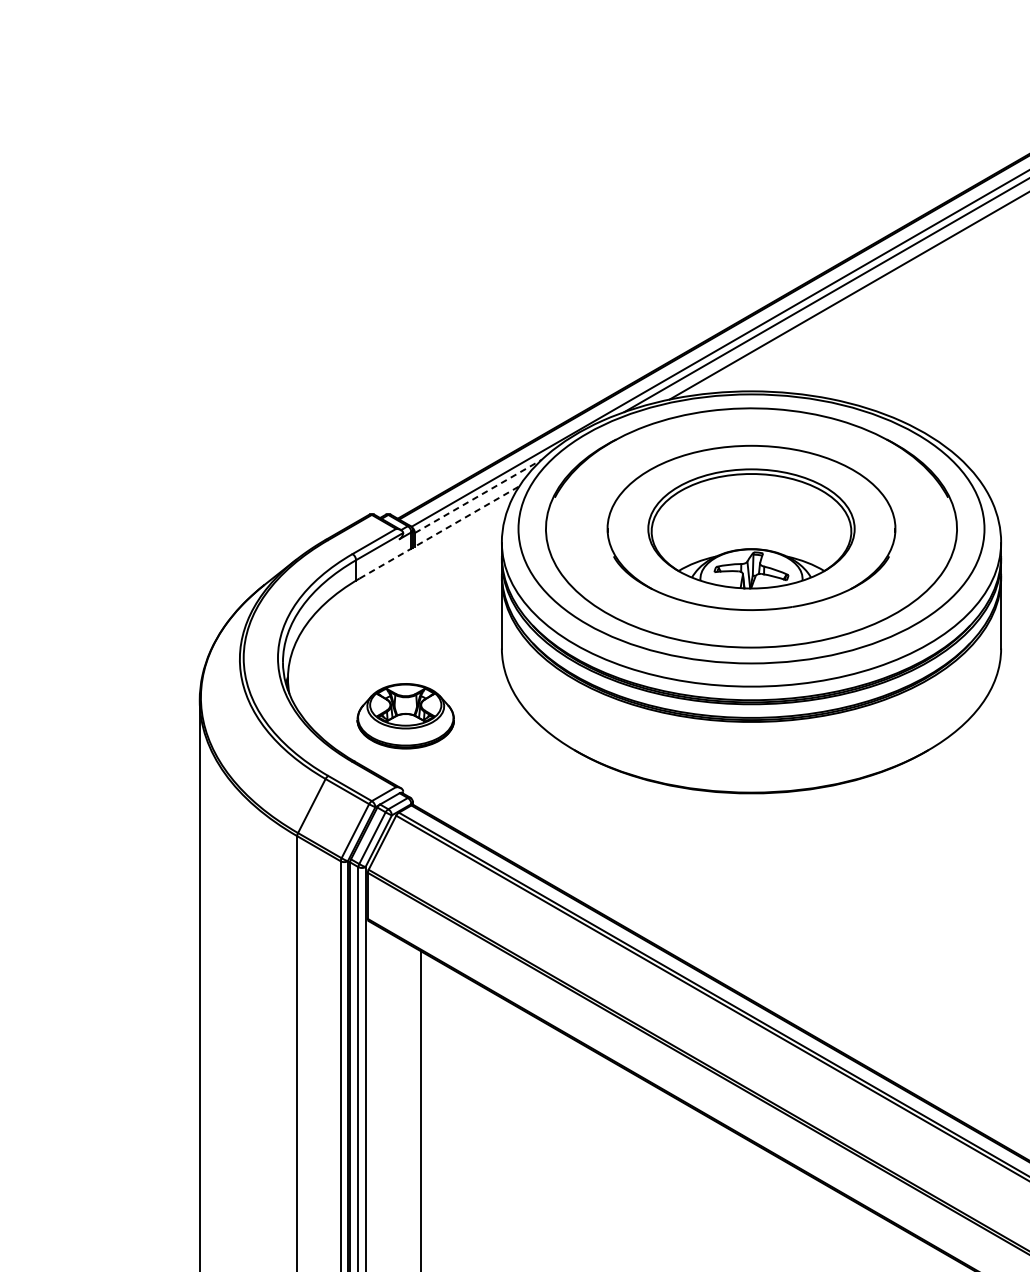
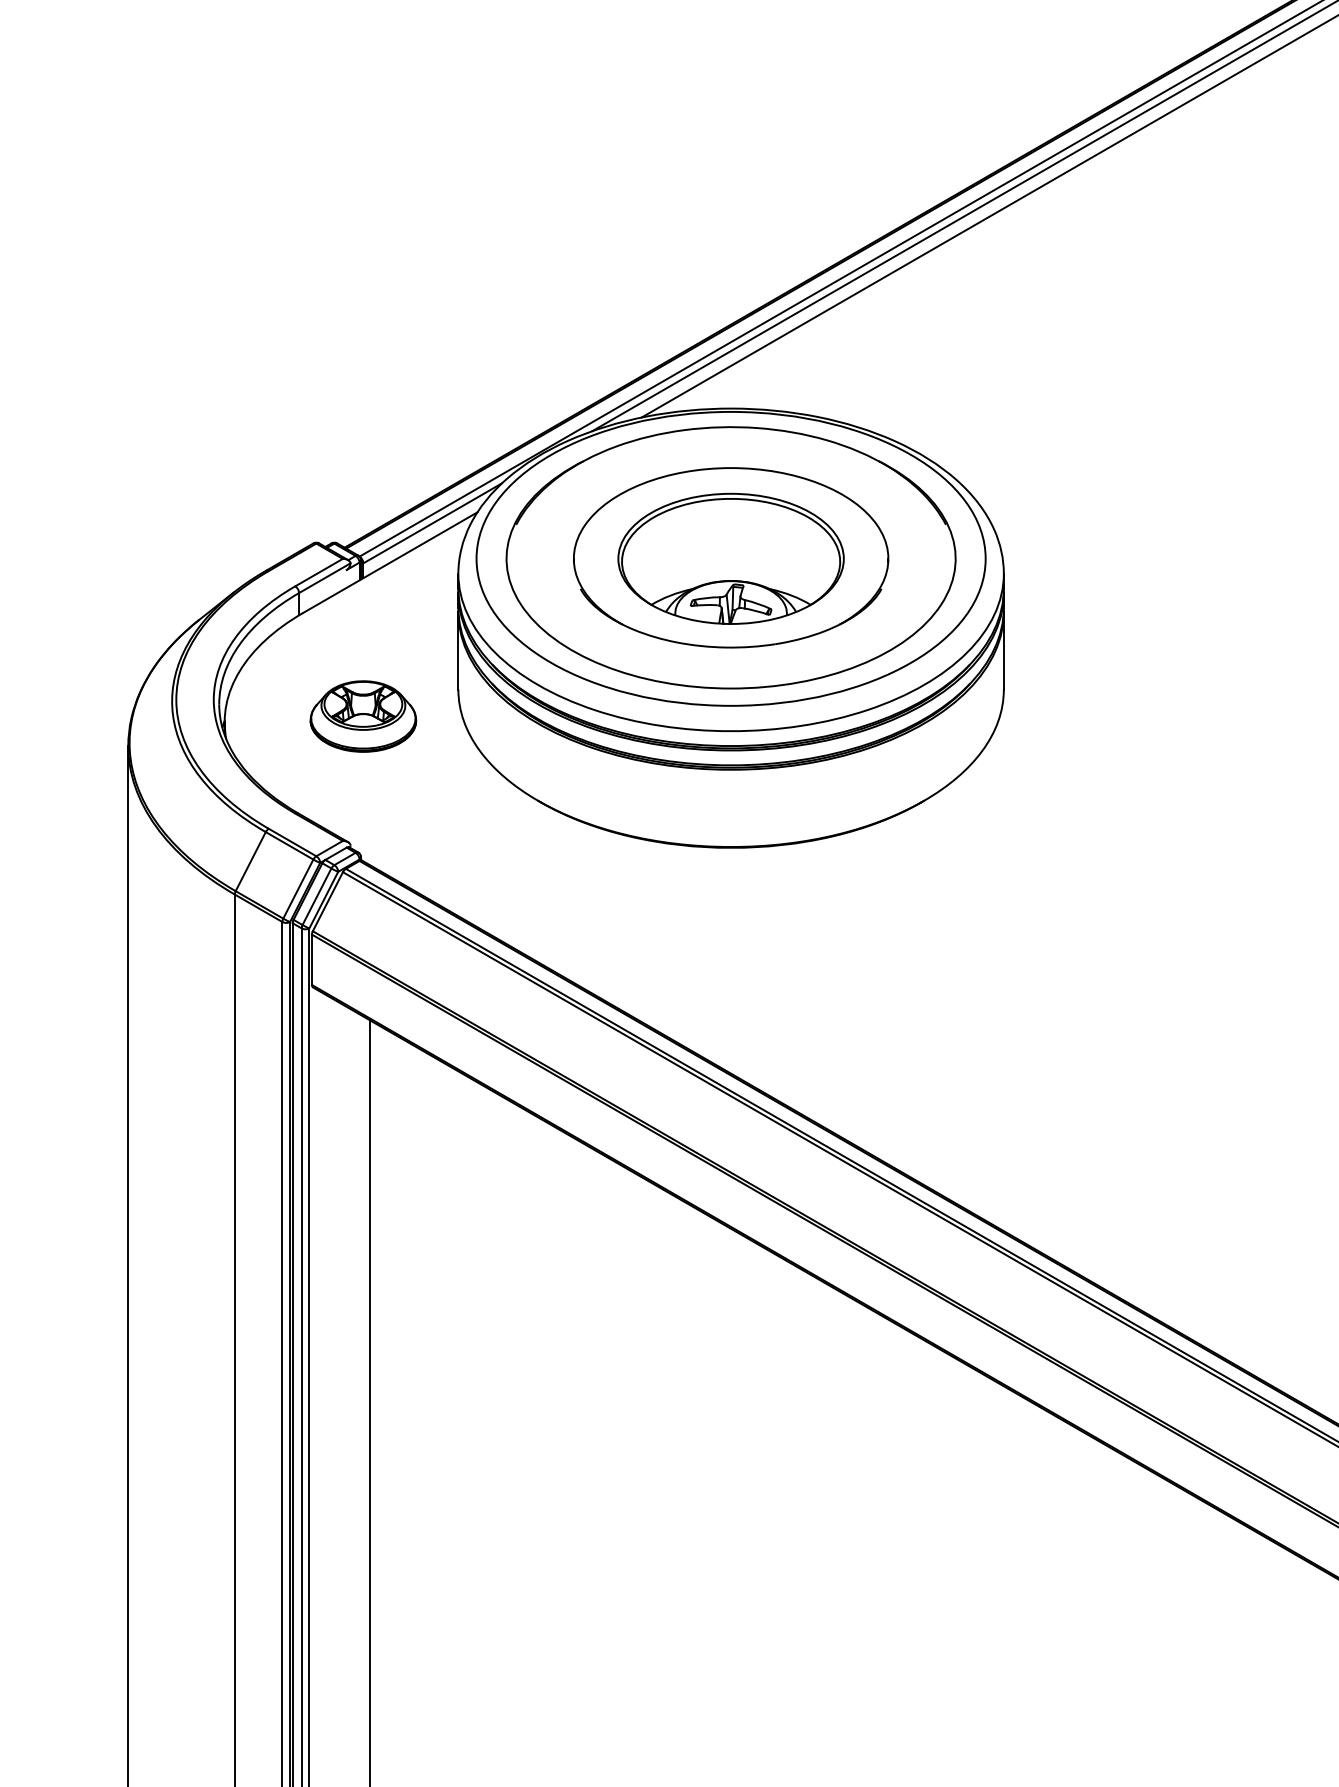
line: (479, 496) -> (433, 523), dashed -> solid
line: (439, 532) -> (390, 562), dashed -> solid
part: (405, 716) -> (363, 716), moved

